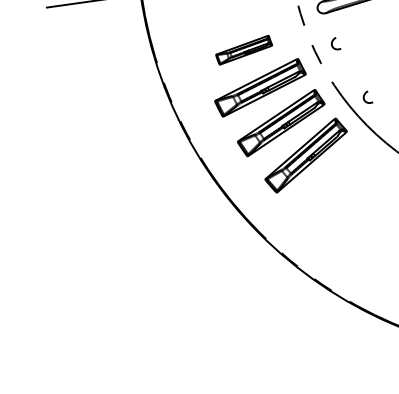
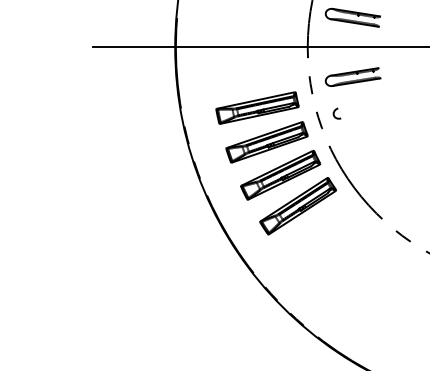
part: (244, 49) -> (257, 107), size x1.67
curve: (364, 97) -> (355, 163), removed

